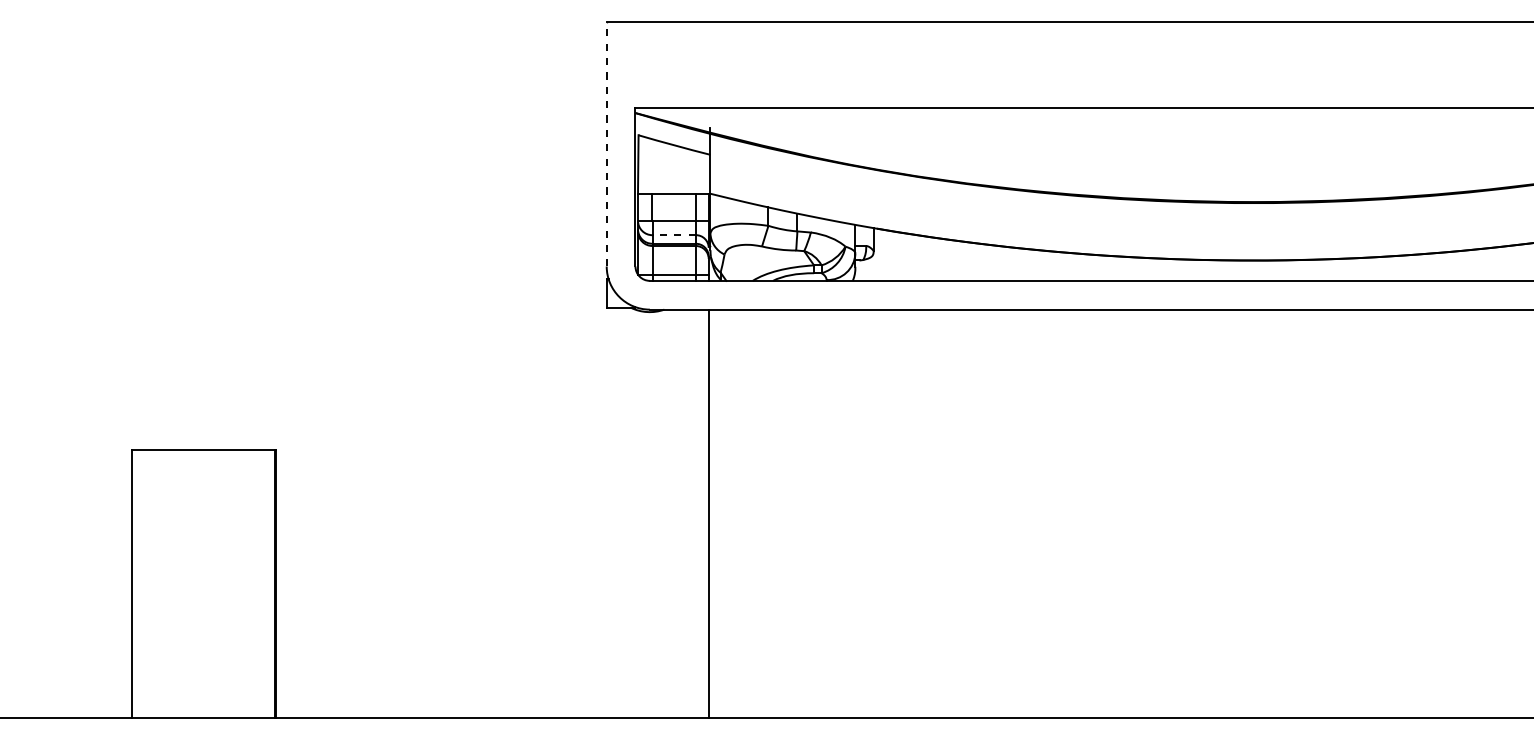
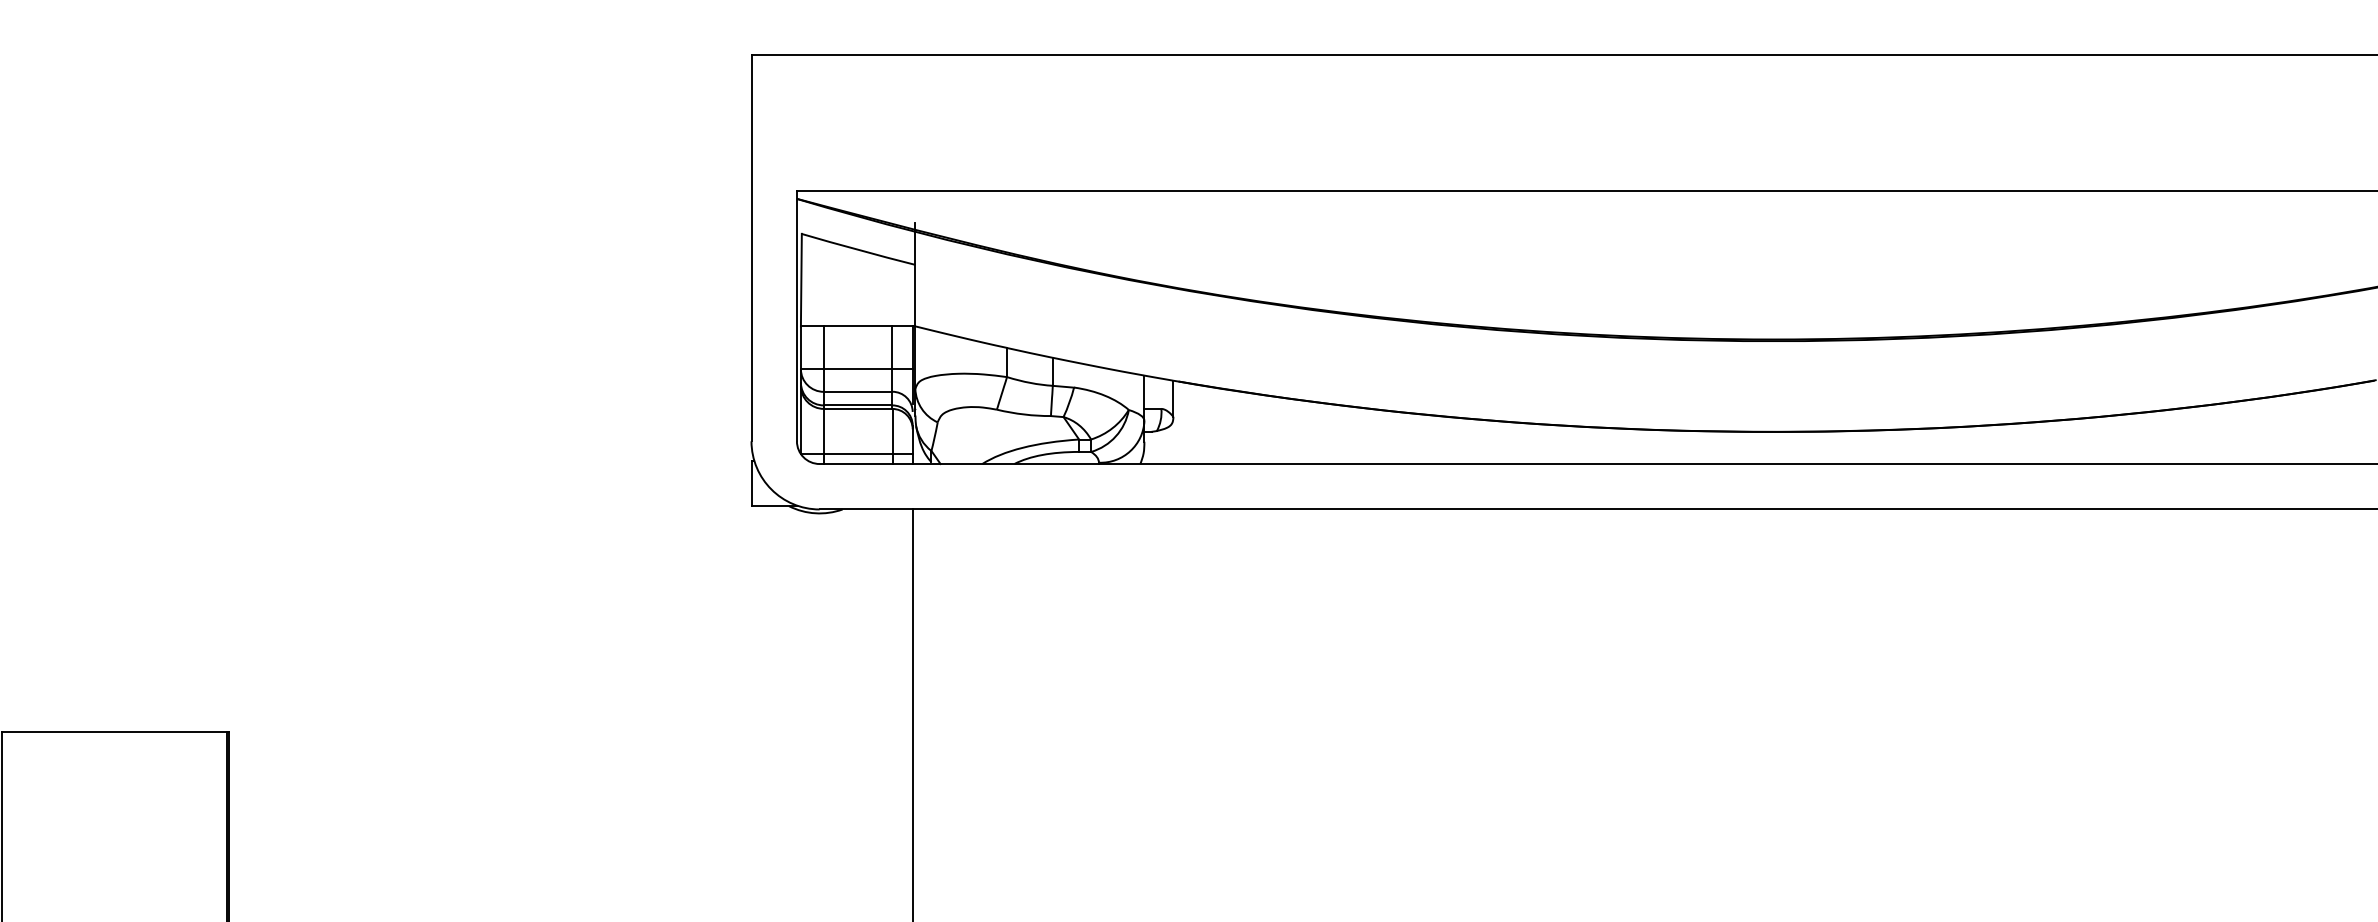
line: (606, 143) -> (751, 246), dashed -> solid
line: (674, 235) -> (858, 392), dashed -> solid

